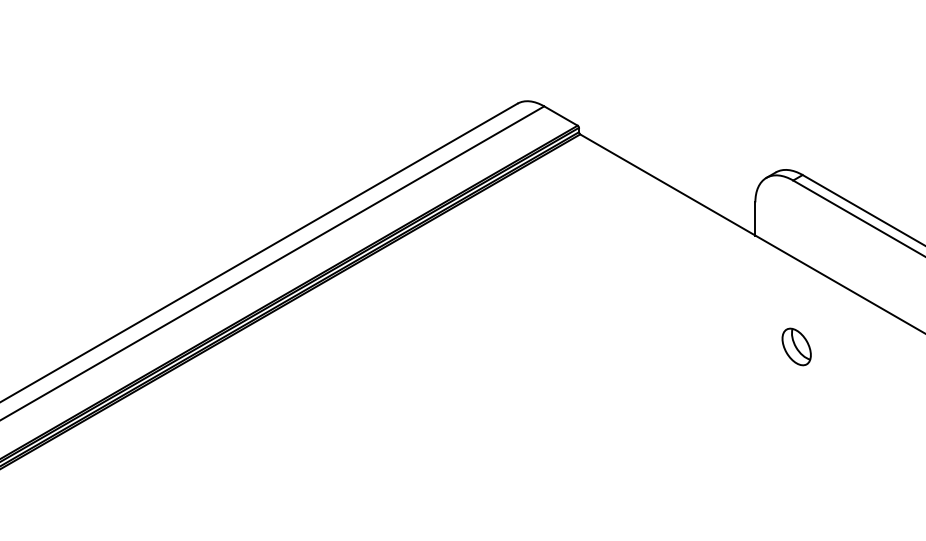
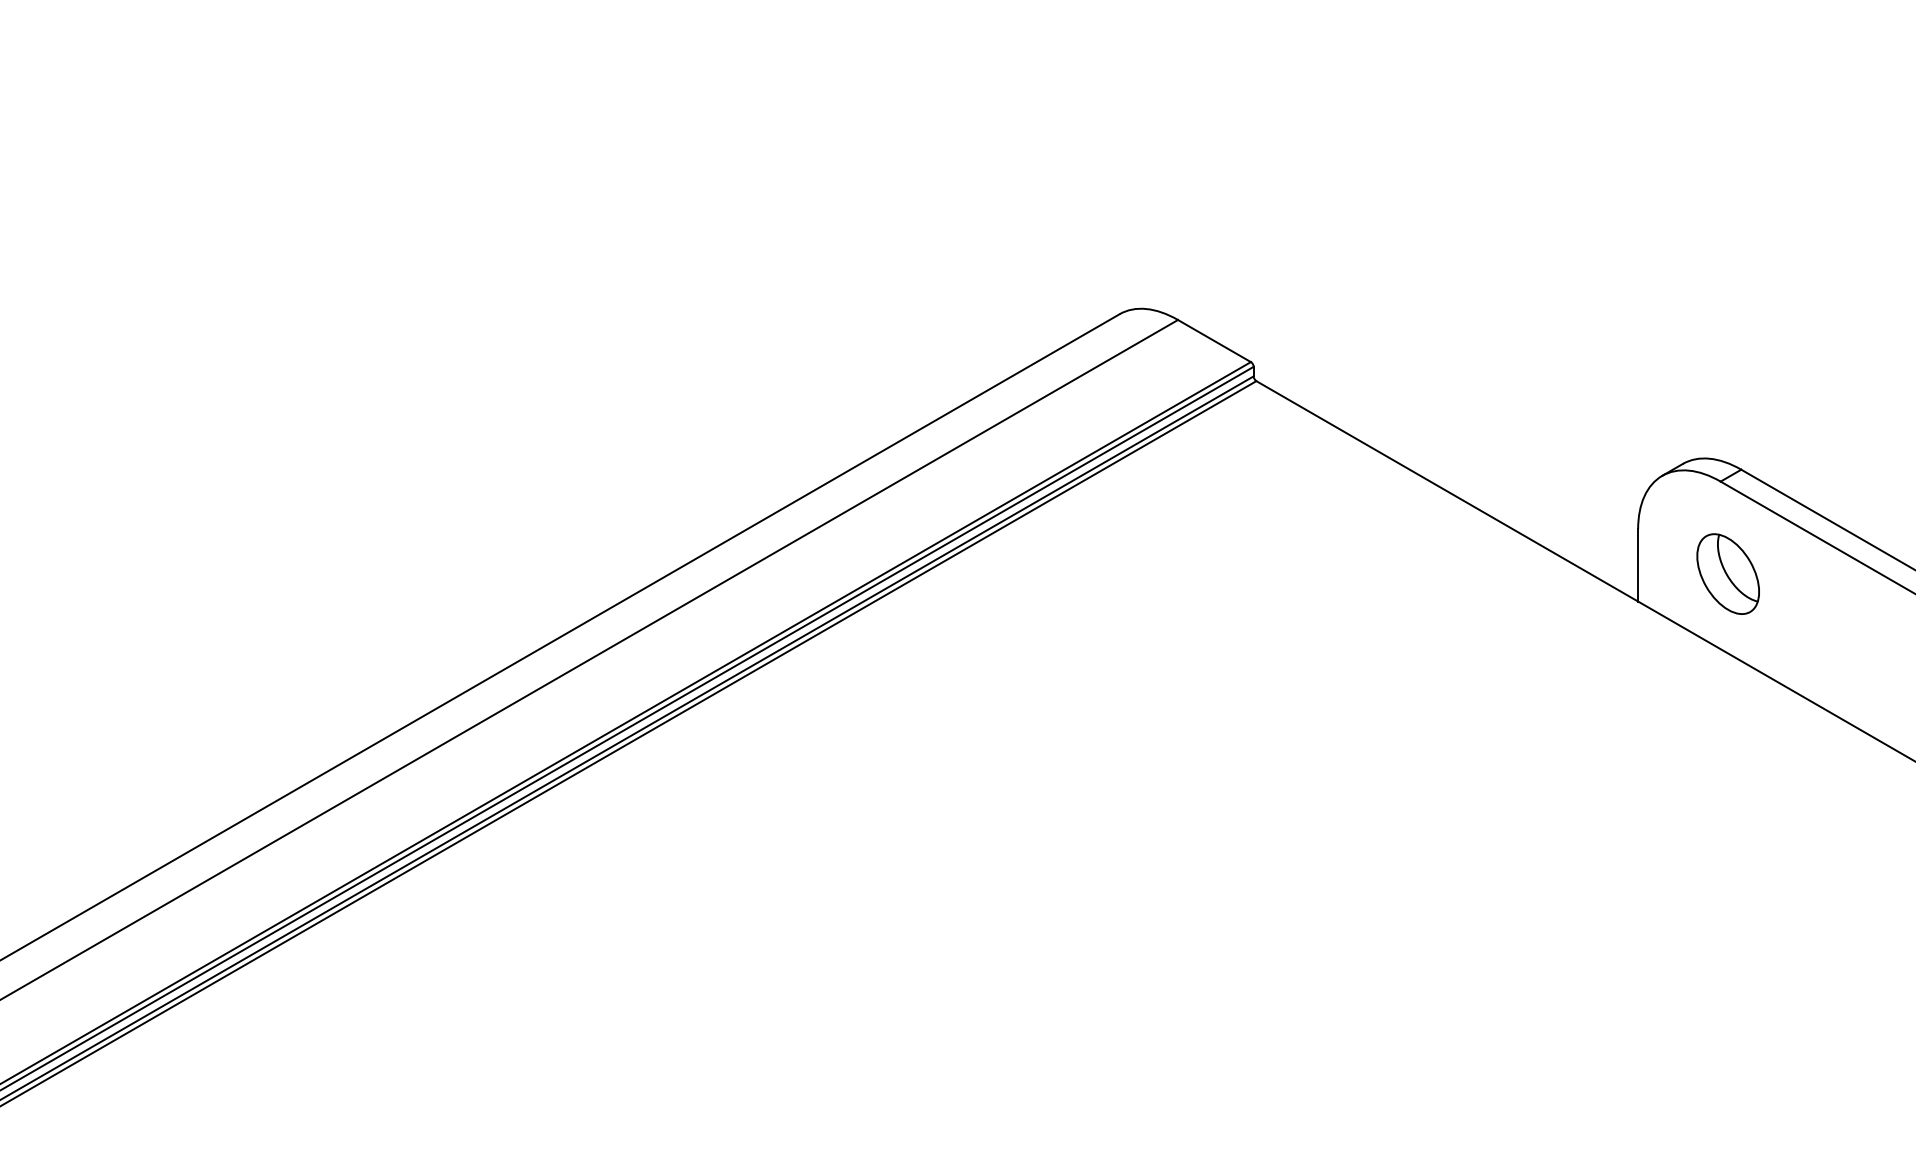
part: (796, 346) -> (1727, 573), moved

